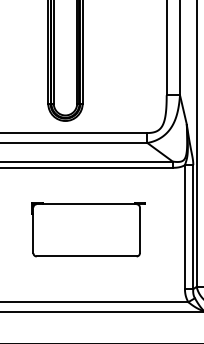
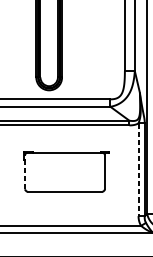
line: (184, 227) -> (138, 170), solid -> dashed
line: (33, 228) -> (25, 170), solid -> dashed

